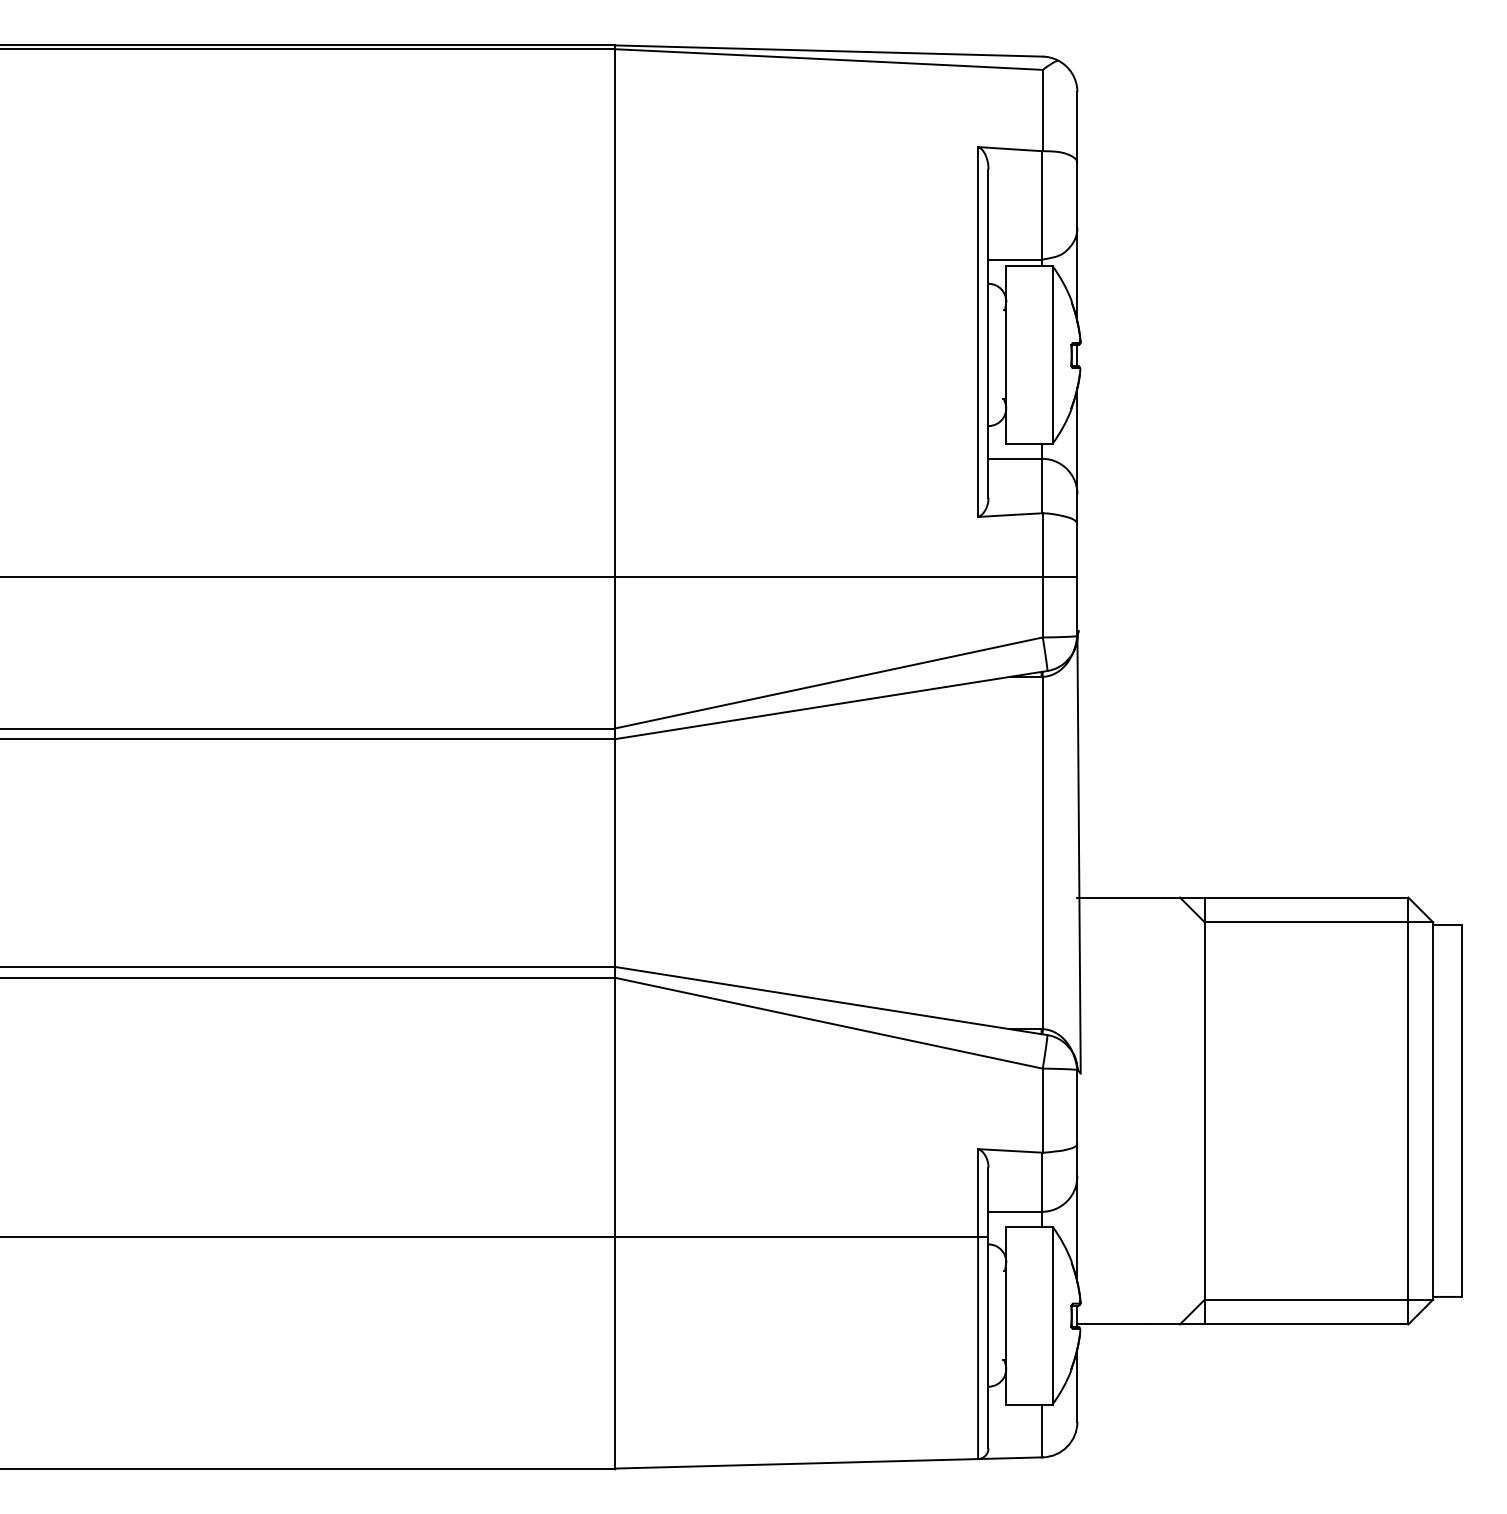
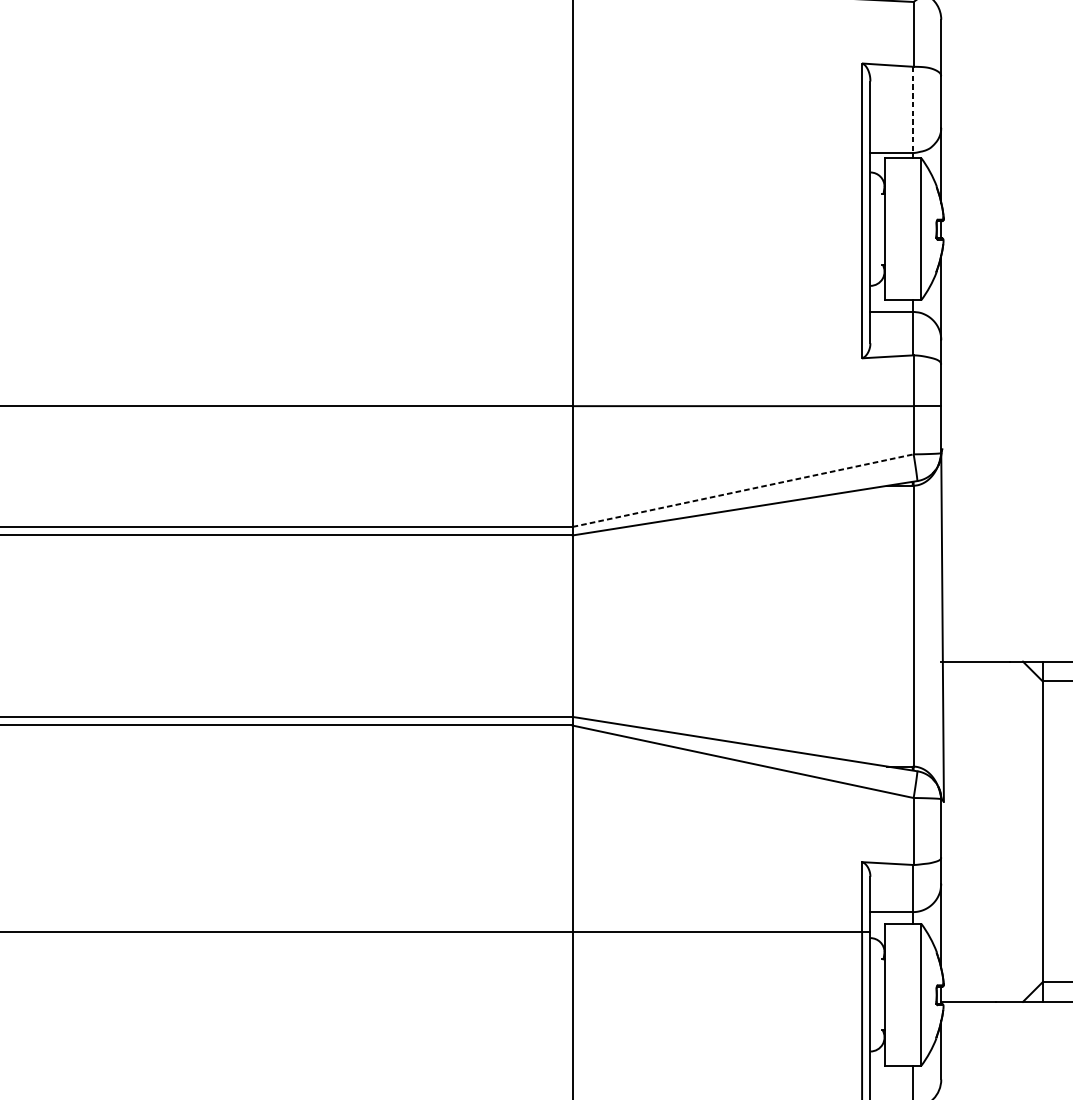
line: (1041, 205) -> (912, 110), solid -> dashed
line: (828, 683) -> (742, 491), solid -> dashed

